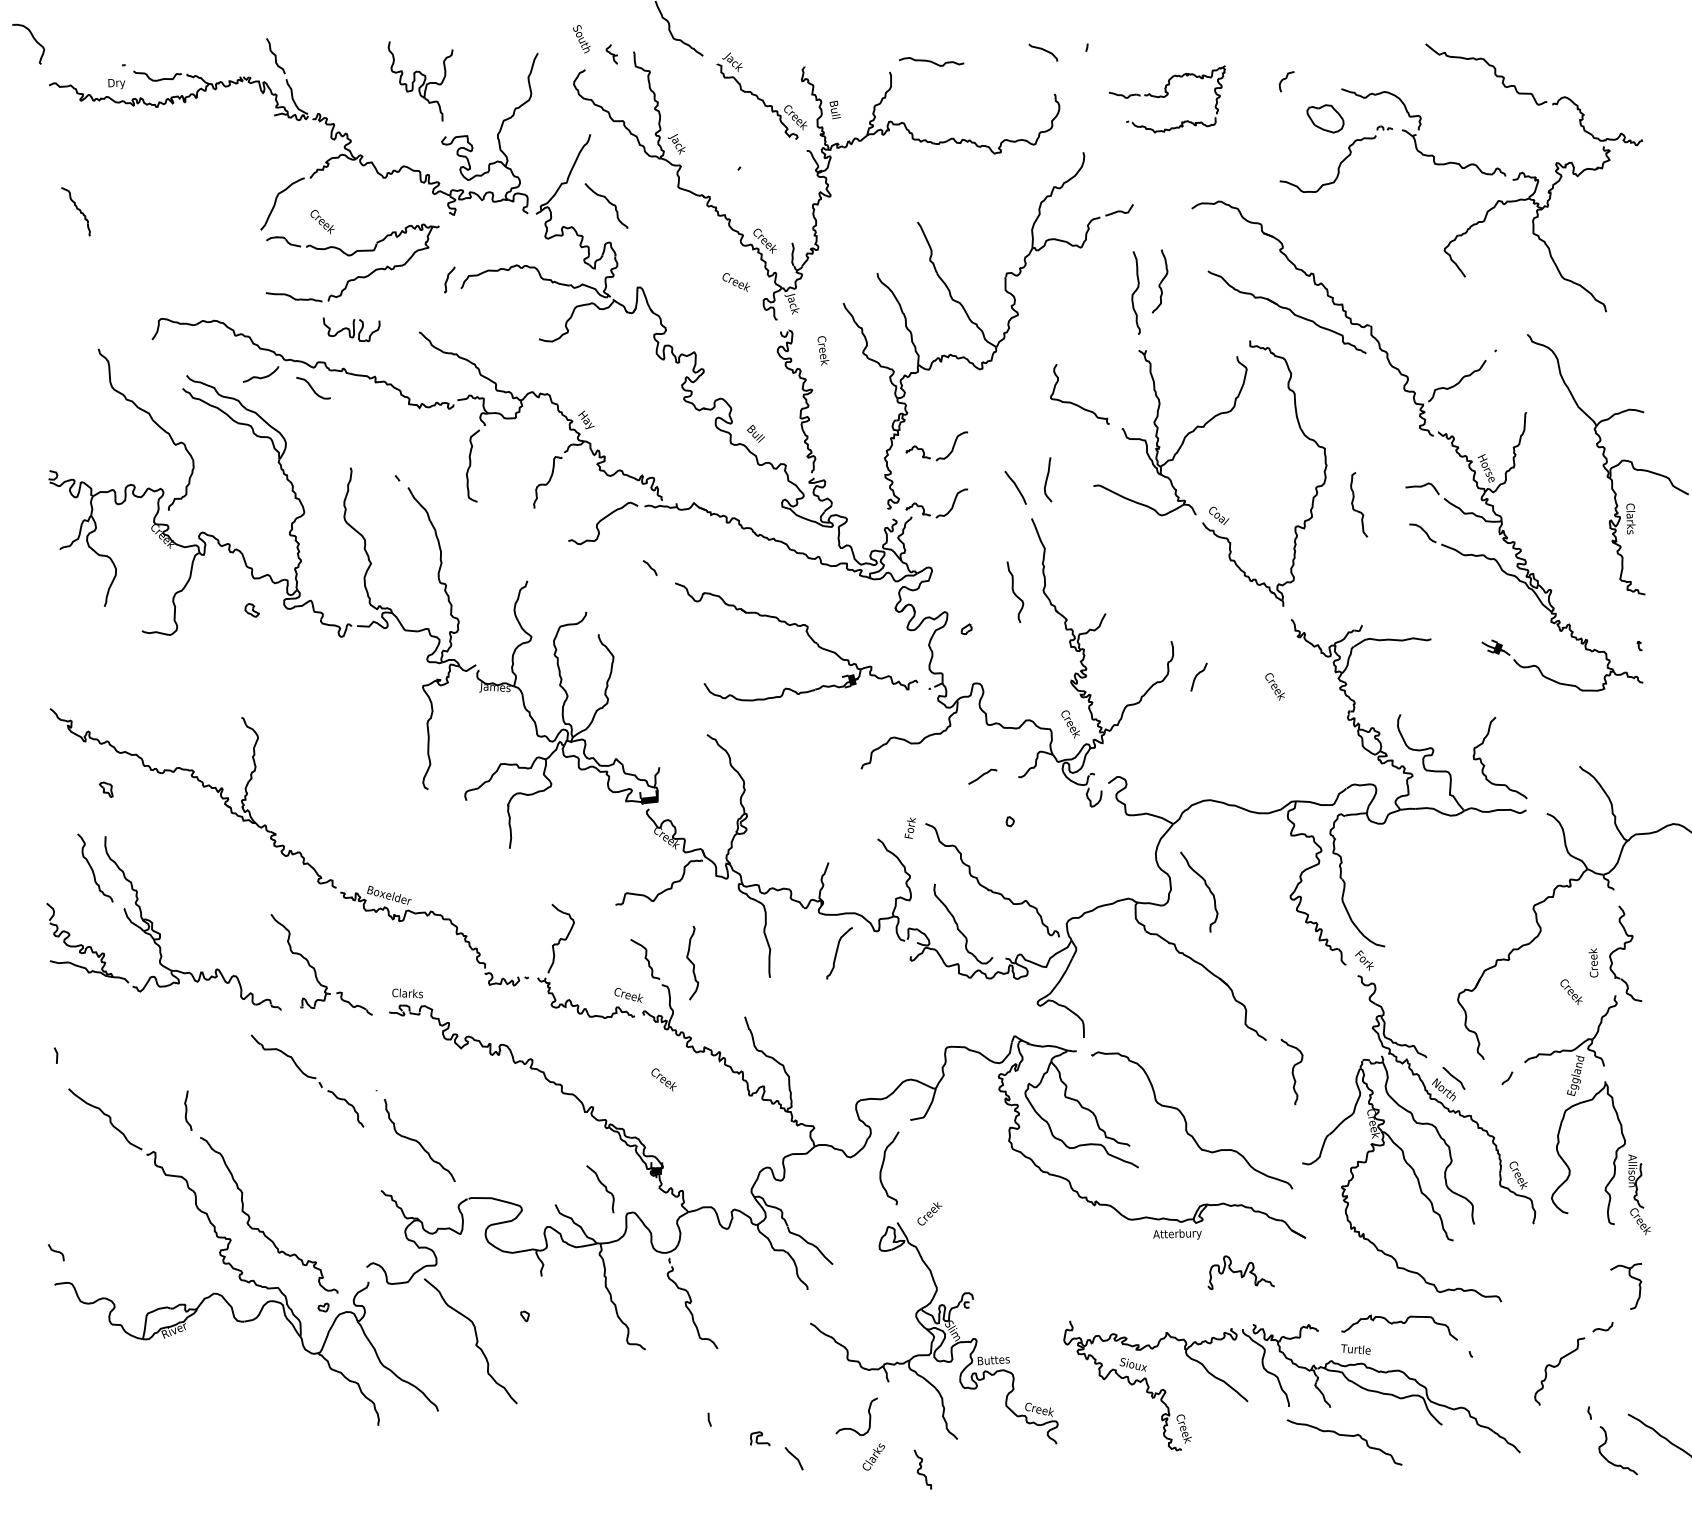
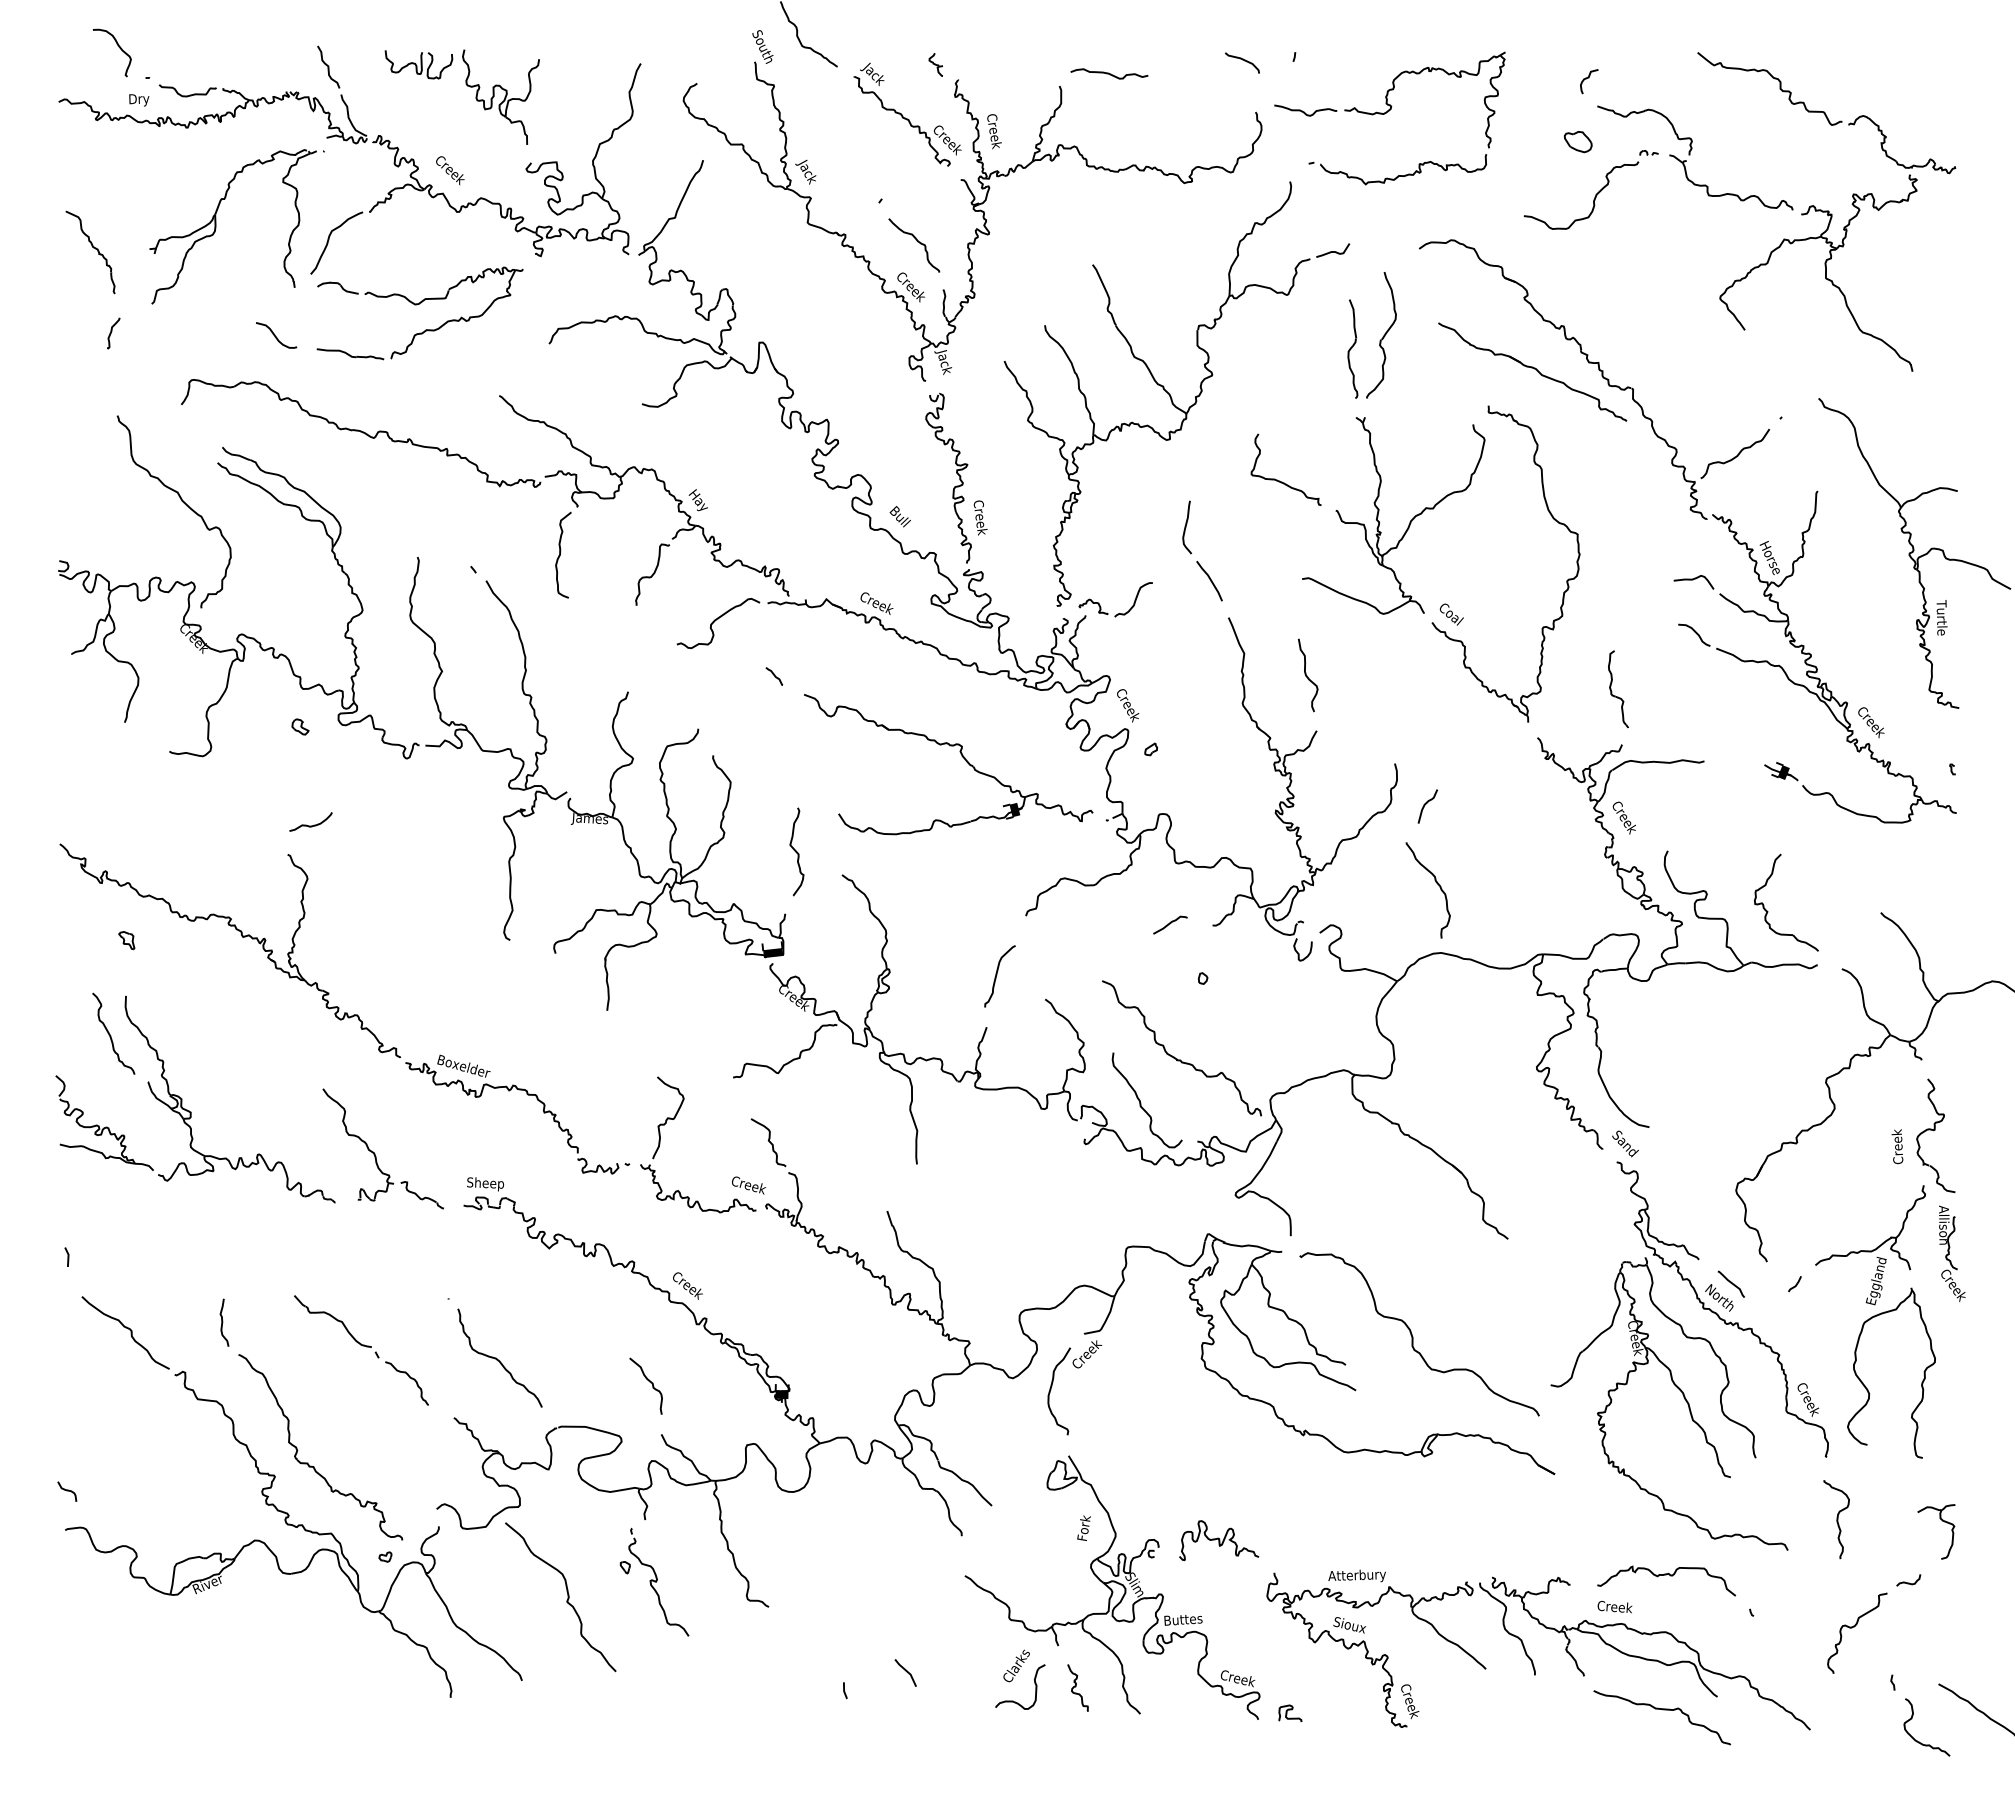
text: (581, 38) -> (762, 46), moved
curve: (33, 39) -> (118, 47), moved
part: (611, 53) -> (935, 64), moved
curve: (1286, 79) -> (1588, 78), moved
part: (1166, 99) -> (1389, 118), size x1.67
text: (835, 110) -> (994, 131), Bull -> Creek
part: (1324, 119) -> (1577, 142), size x0.62
part: (181, 190) -> (216, 226), added
curve: (609, 203) -> (917, 242), moved
part: (75, 211) -> (90, 252), size x1.43
text: (322, 221) -> (450, 170), moved
curve: (447, 279) -> (111, 333), moved
part: (1160, 281) -> (1381, 335), size x1.67
text: (735, 282) -> (876, 603), moved
part: (351, 329) -> (418, 64), moved
text: (823, 350) -> (980, 517), moved
curve: (260, 377) -> (310, 825), moved
curve: (312, 388) -> (275, 335), moved
part: (938, 457) -> (1117, 545), removed
curve: (1047, 479) -> (1186, 527), moved
part: (1354, 506) -> (1612, 691), moved
text: (1630, 518) -> (1941, 617), Clarks -> Turtle
curve: (1014, 592) -> (1307, 675), moved
text: (1274, 686) -> (1623, 817), moved
text: (1071, 724) -> (1128, 705), moved
text: (909, 827) -> (1083, 1527), moved
curve: (1205, 885) -> (1435, 882), moved
curve: (837, 952) -> (997, 975), moved
text: (1365, 960) -> (1625, 1143), Fork -> Sand
curve: (692, 962) -> (796, 851), moved
text: (1571, 992) -> (1871, 722), moved
text: (407, 994) -> (485, 1184), Clarks -> Sheep
curve: (1291, 1071) -> (1836, 1519), moved
text: (663, 1079) -> (687, 1285), moved
part: (307, 1081) -> (361, 1350), moved
curve: (602, 1185) -> (648, 1381), moved
part: (1639, 1194) -> (1952, 1253), moved
text: (929, 1213) -> (1087, 1354), moved
text: (1176, 1234) -> (1356, 1575), moved
part: (1241, 1272) -> (1219, 1540), moved
part: (692, 1303) -> (658, 1582), moved
text: (1355, 1349) -> (1614, 1606), Turtle -> Creek
curve: (760, 1436) -> (1290, 1710), moved
curve: (1344, 1436) -> (1662, 1710), moved
text: (873, 1456) -> (1016, 1665), moved
line: (793, 1457) -> (905, 1671), moved
curve: (921, 1468) -> (1076, 1686), moved

